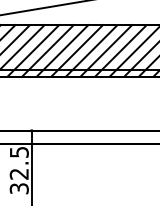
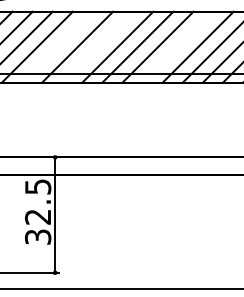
line: (33, 50) -> (57, 46), removed
line: (62, 50) -> (97, 46), removed
line: (120, 50) -> (177, 46), removed

